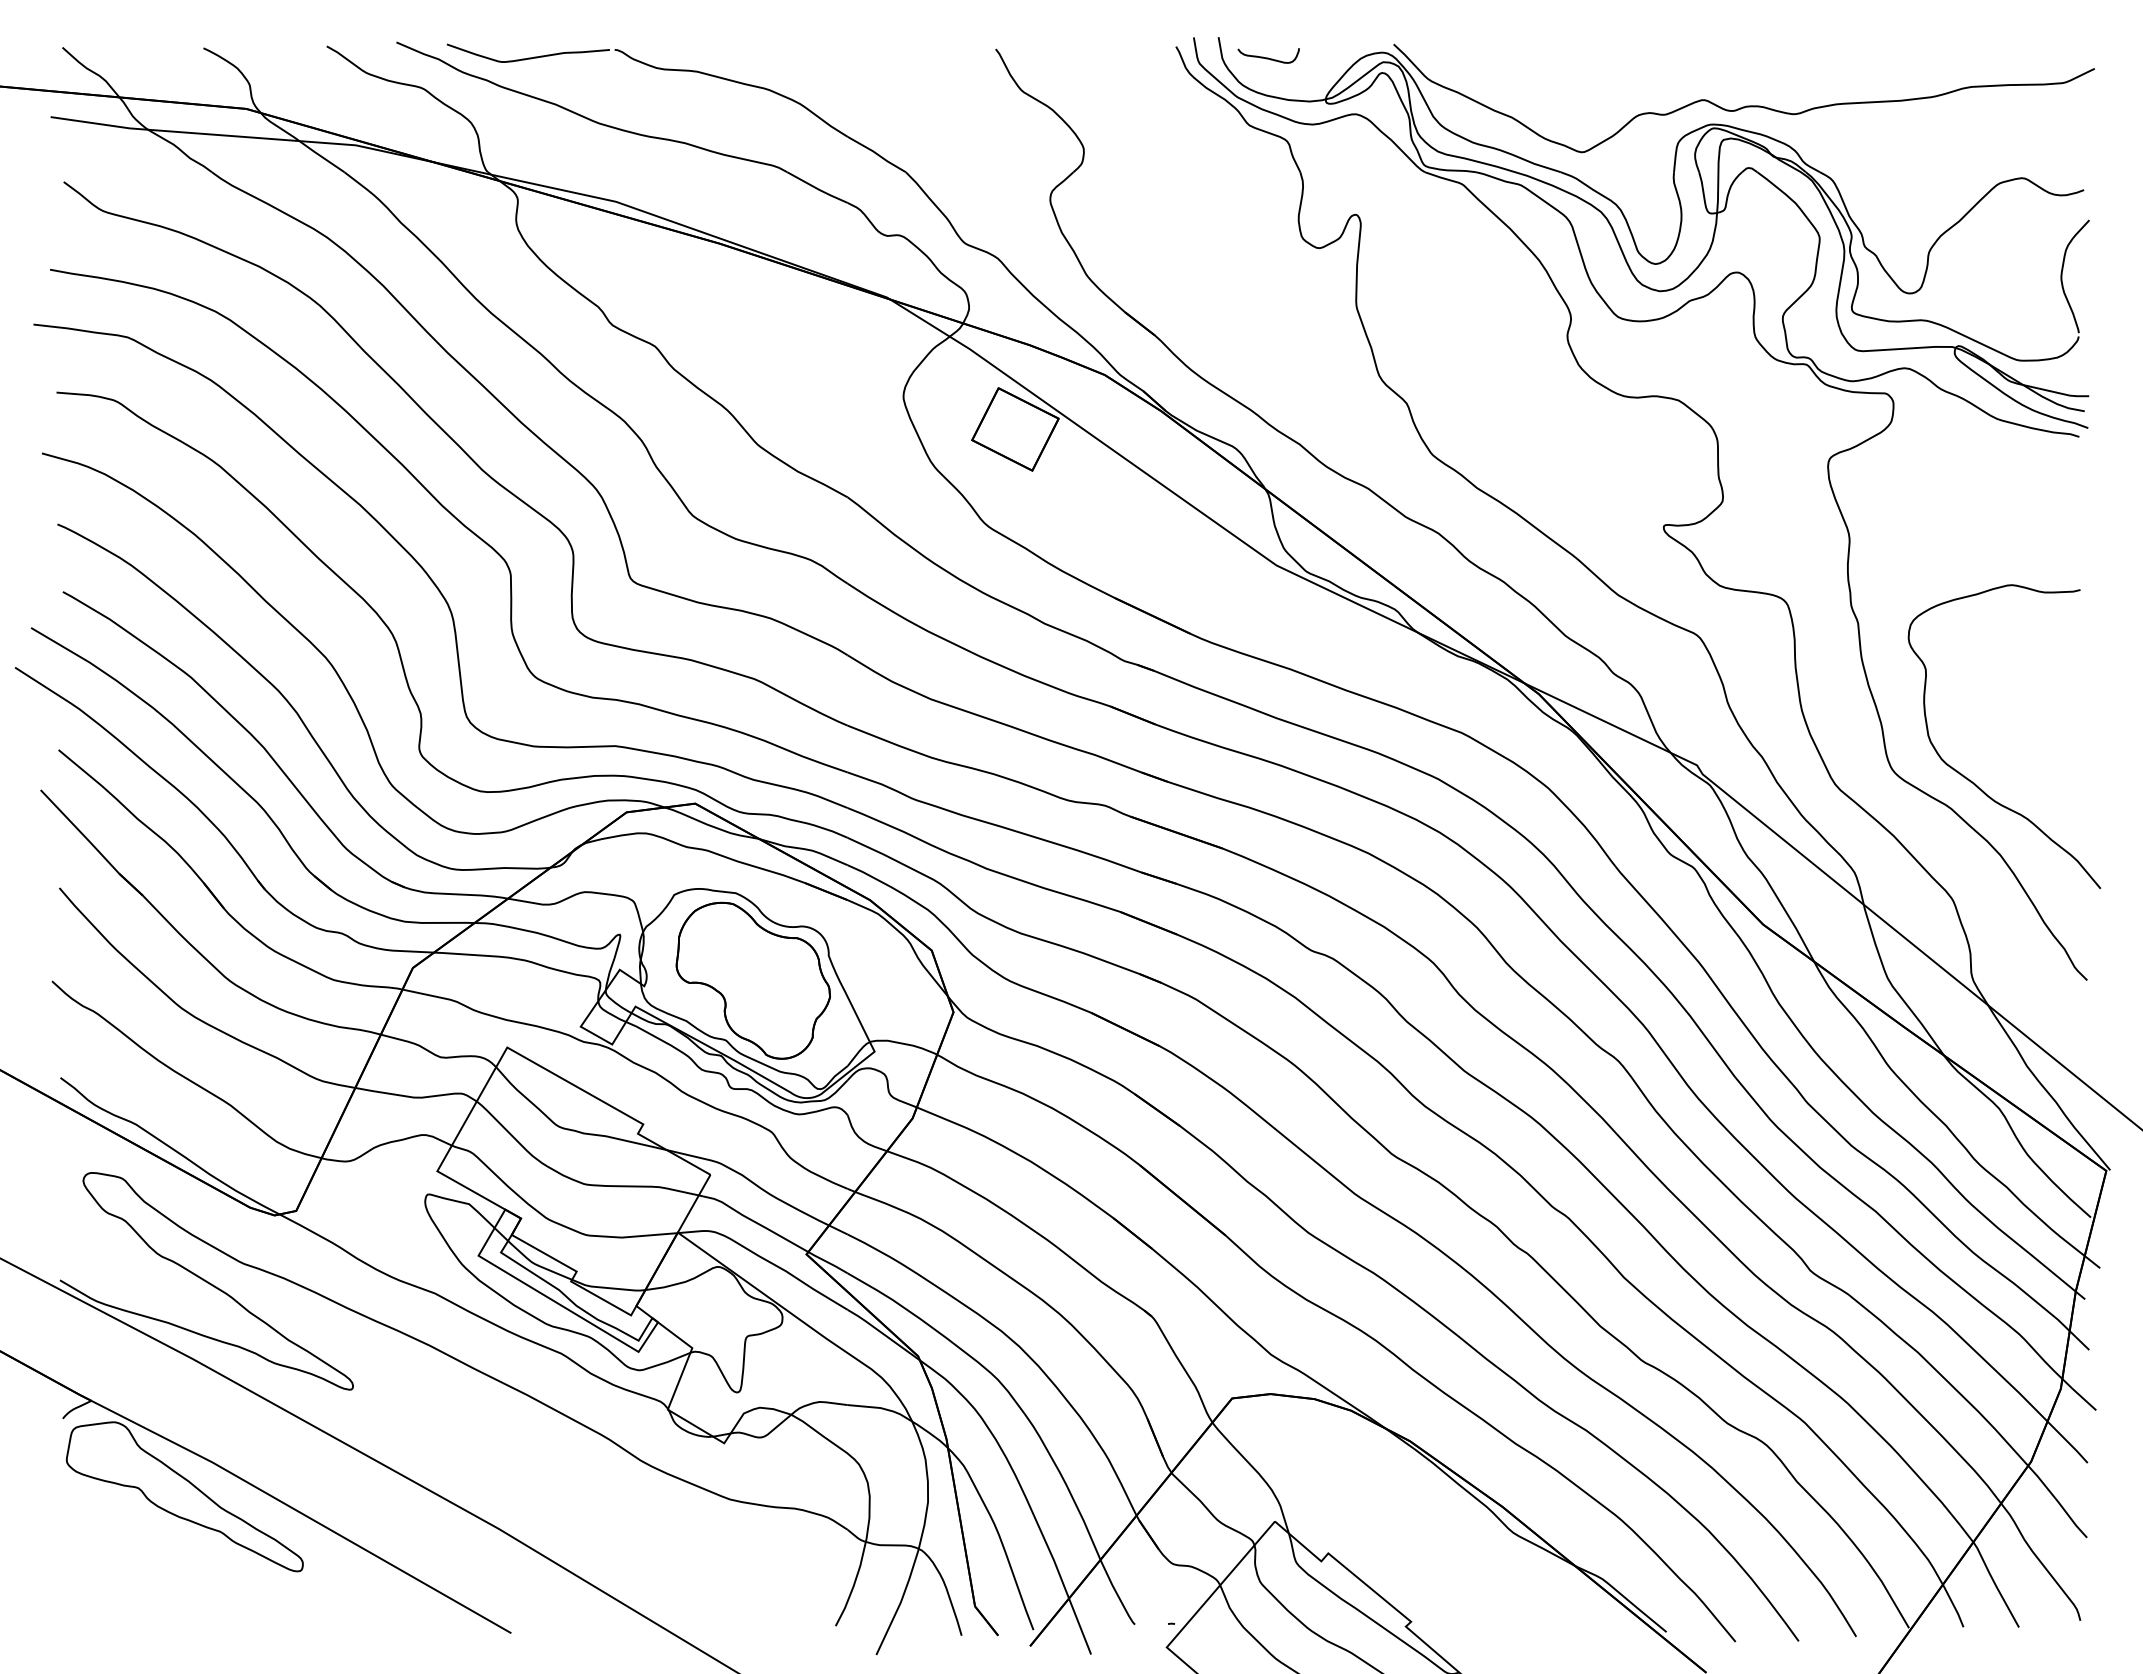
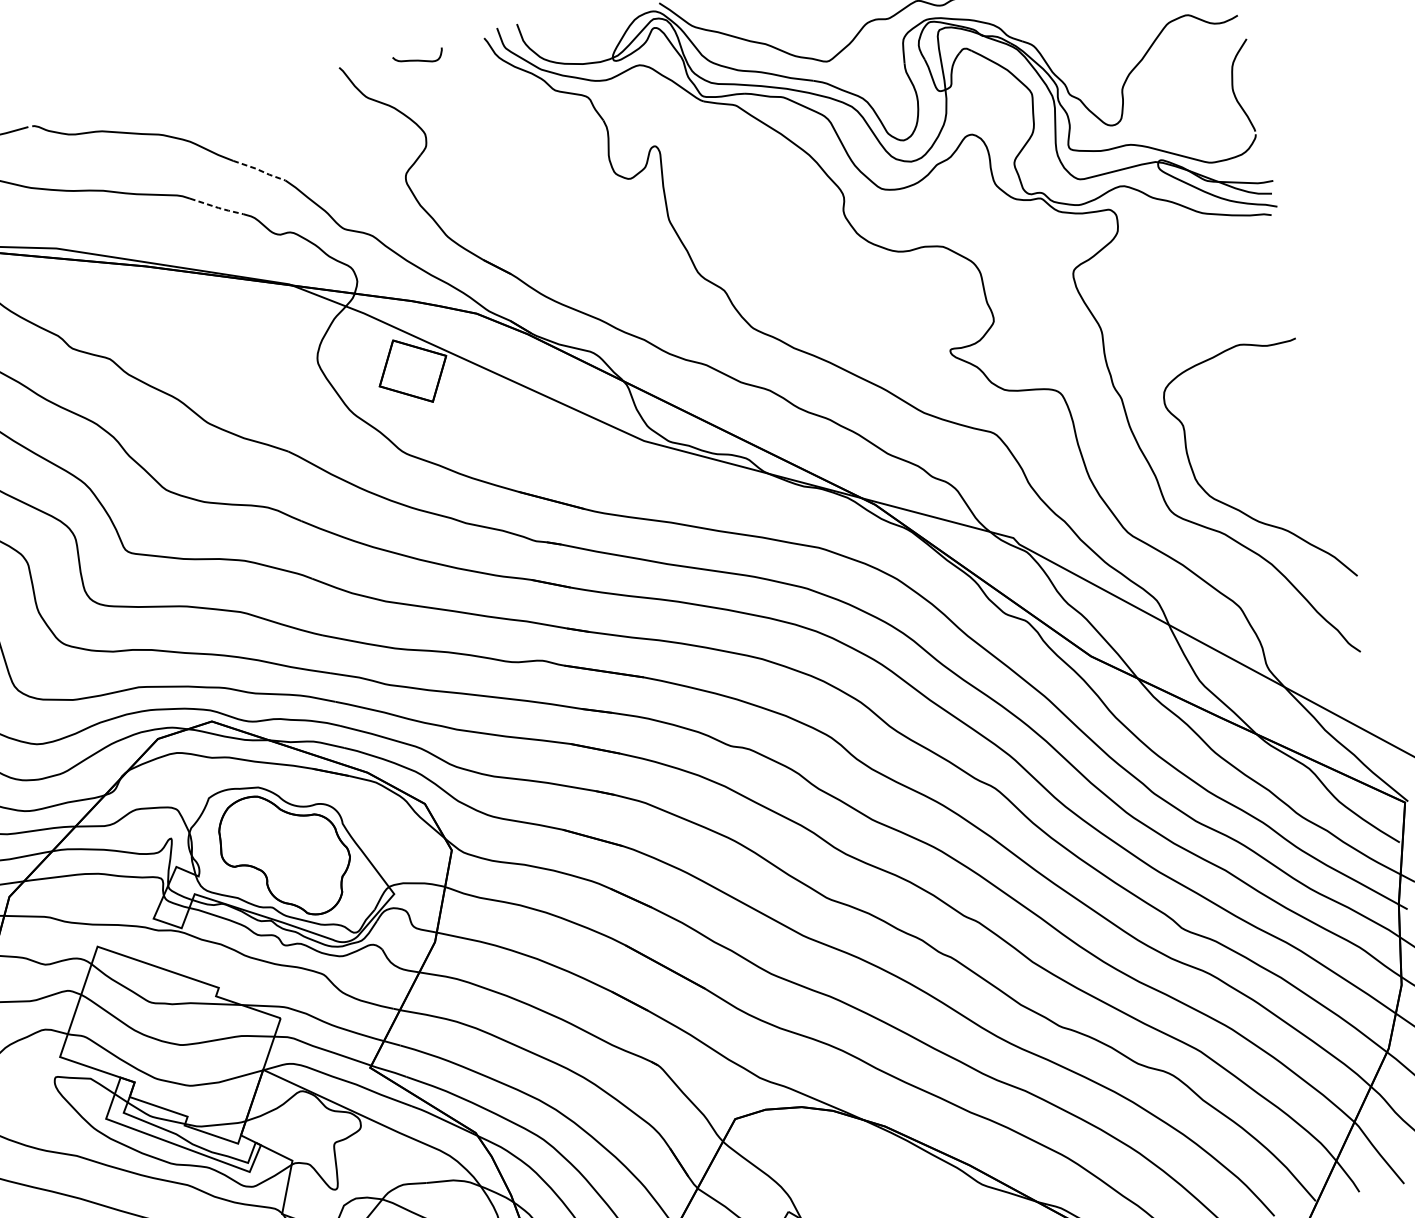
curve: (1268, 57) -> (418, 59), moved
line: (877, 154) -> (259, 170), solid -> dashed
line: (818, 189) -> (217, 207), solid -> dashed

